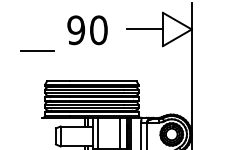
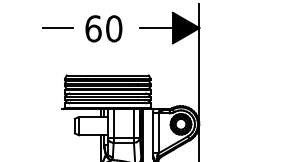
fill: (176, 28) -> (185, 27), added
text: (76, 29) -> (93, 28), 90 -> 60
line: (36, 50) -> (57, 27), moved

